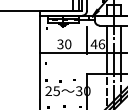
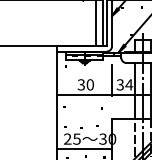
text: (97, 44) -> (124, 84), 46 -> 34
line: (63, 99) -> (84, 148), added

